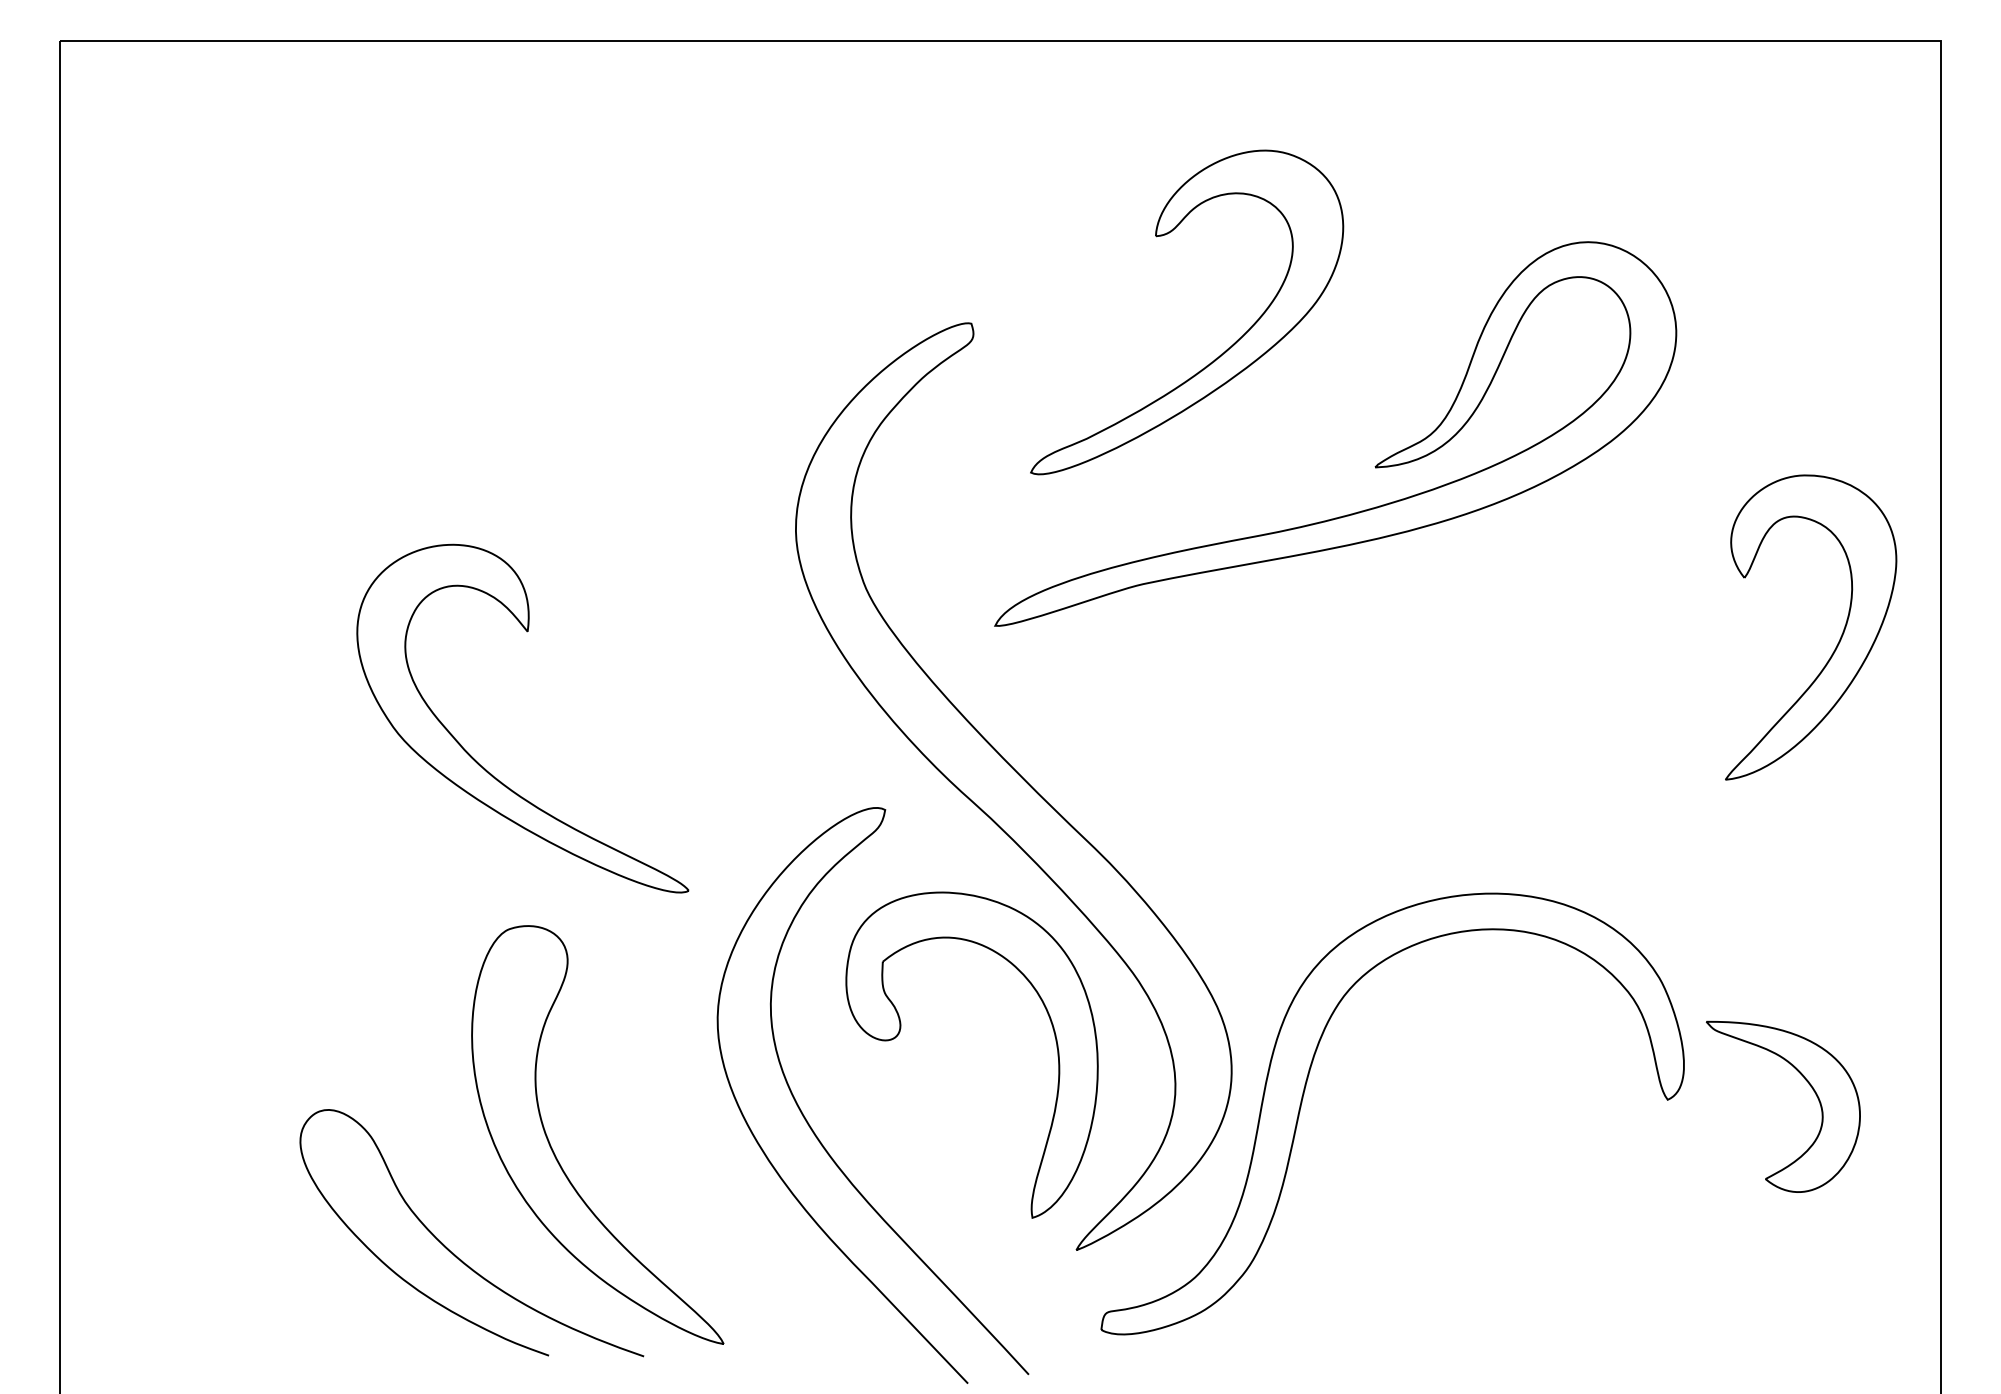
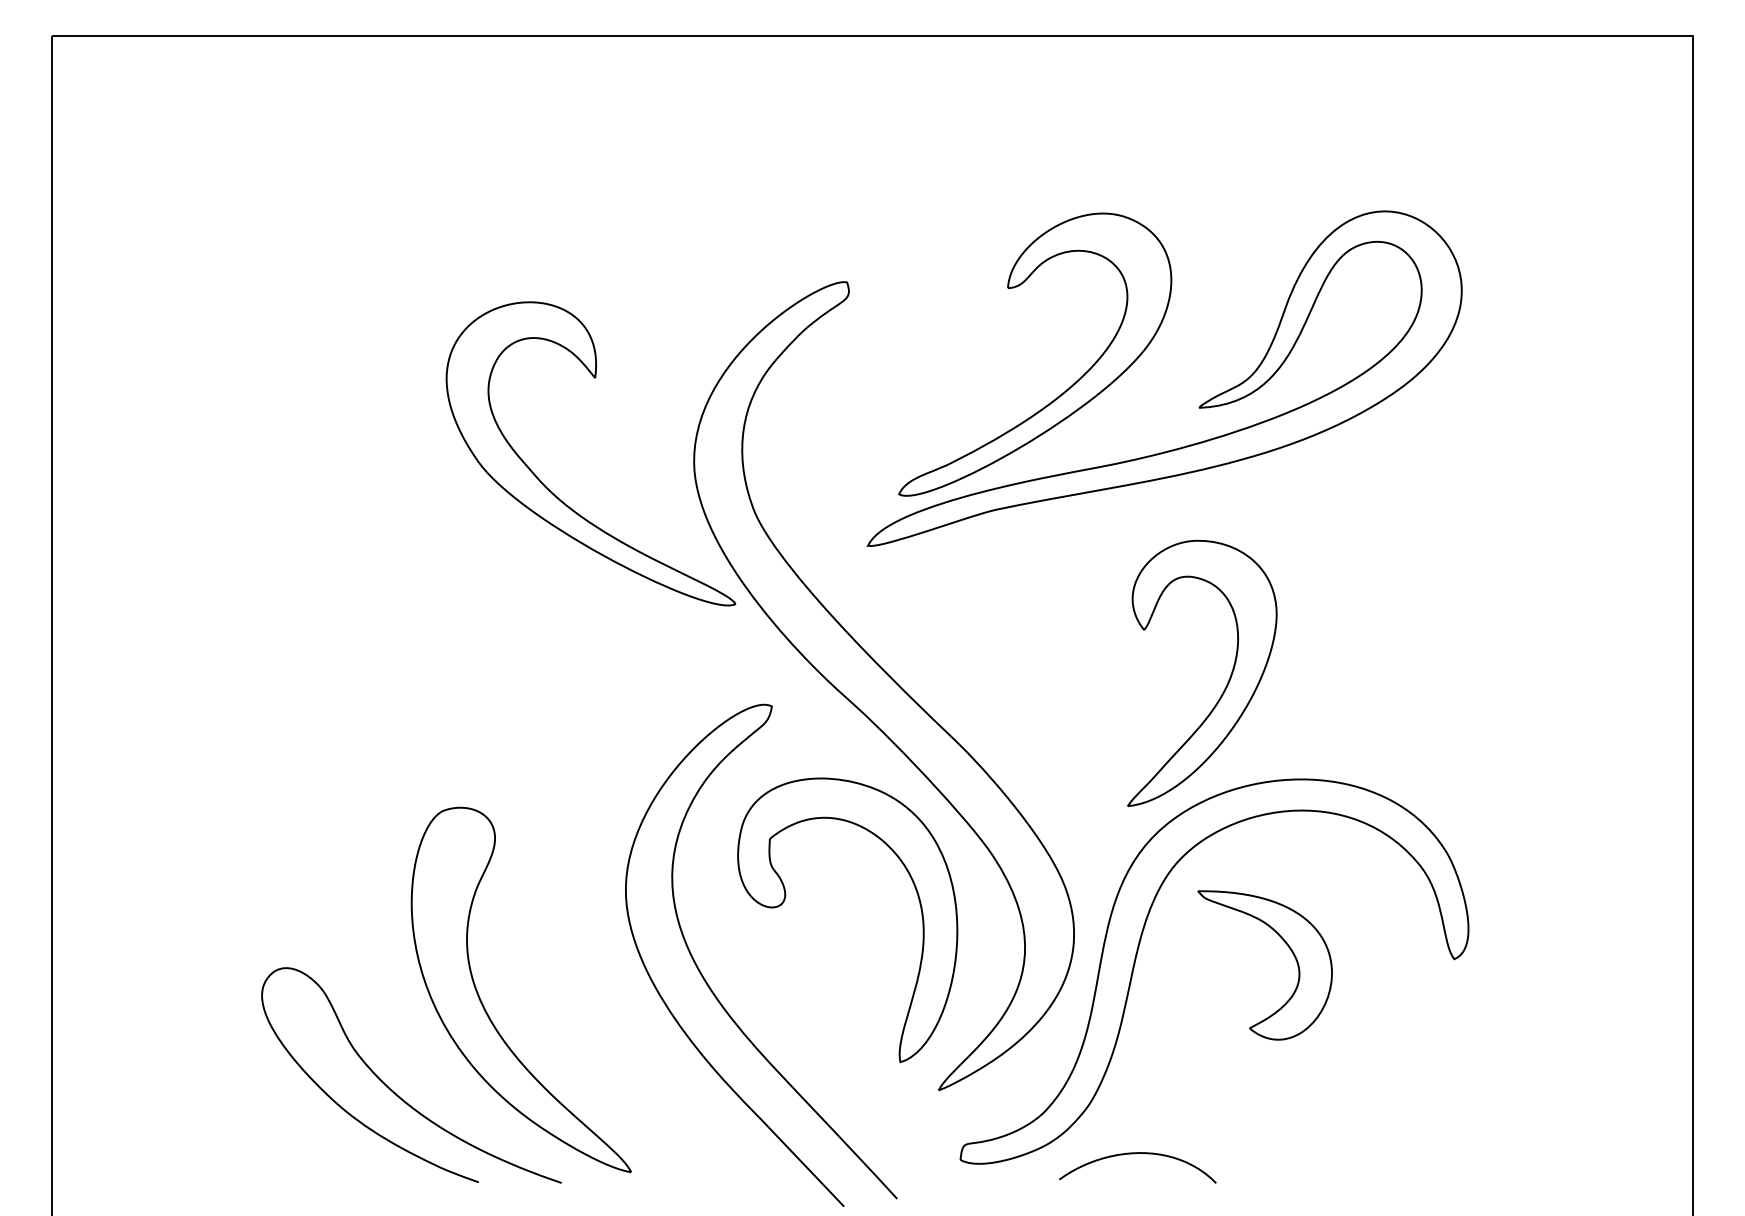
part: (1218, 355) -> (1062, 392), moved
part: (1838, 640) -> (1226, 684), moved
part: (480, 764) -> (554, 493), moved
part: (1808, 1085) -> (1287, 946), moved
curve: (1302, 1323) -> (1135, 1154), added

